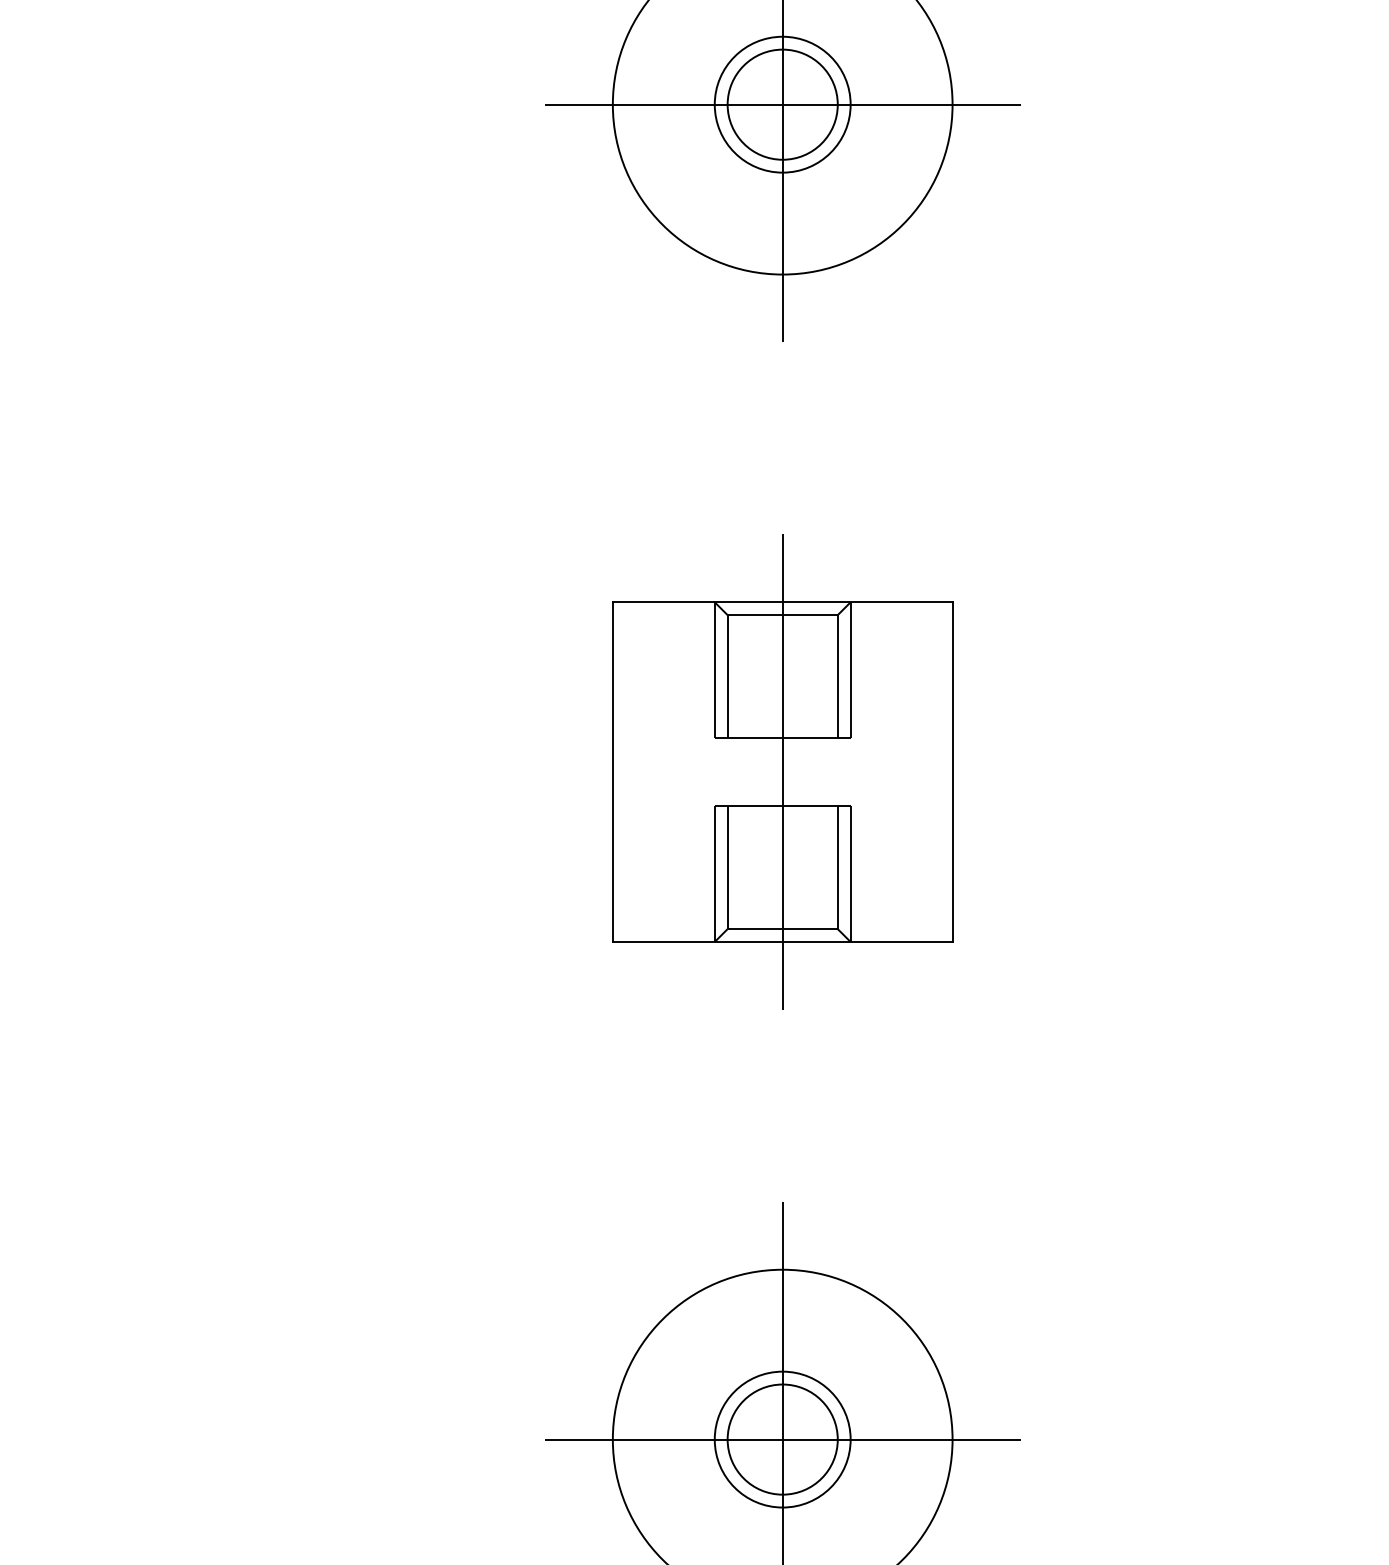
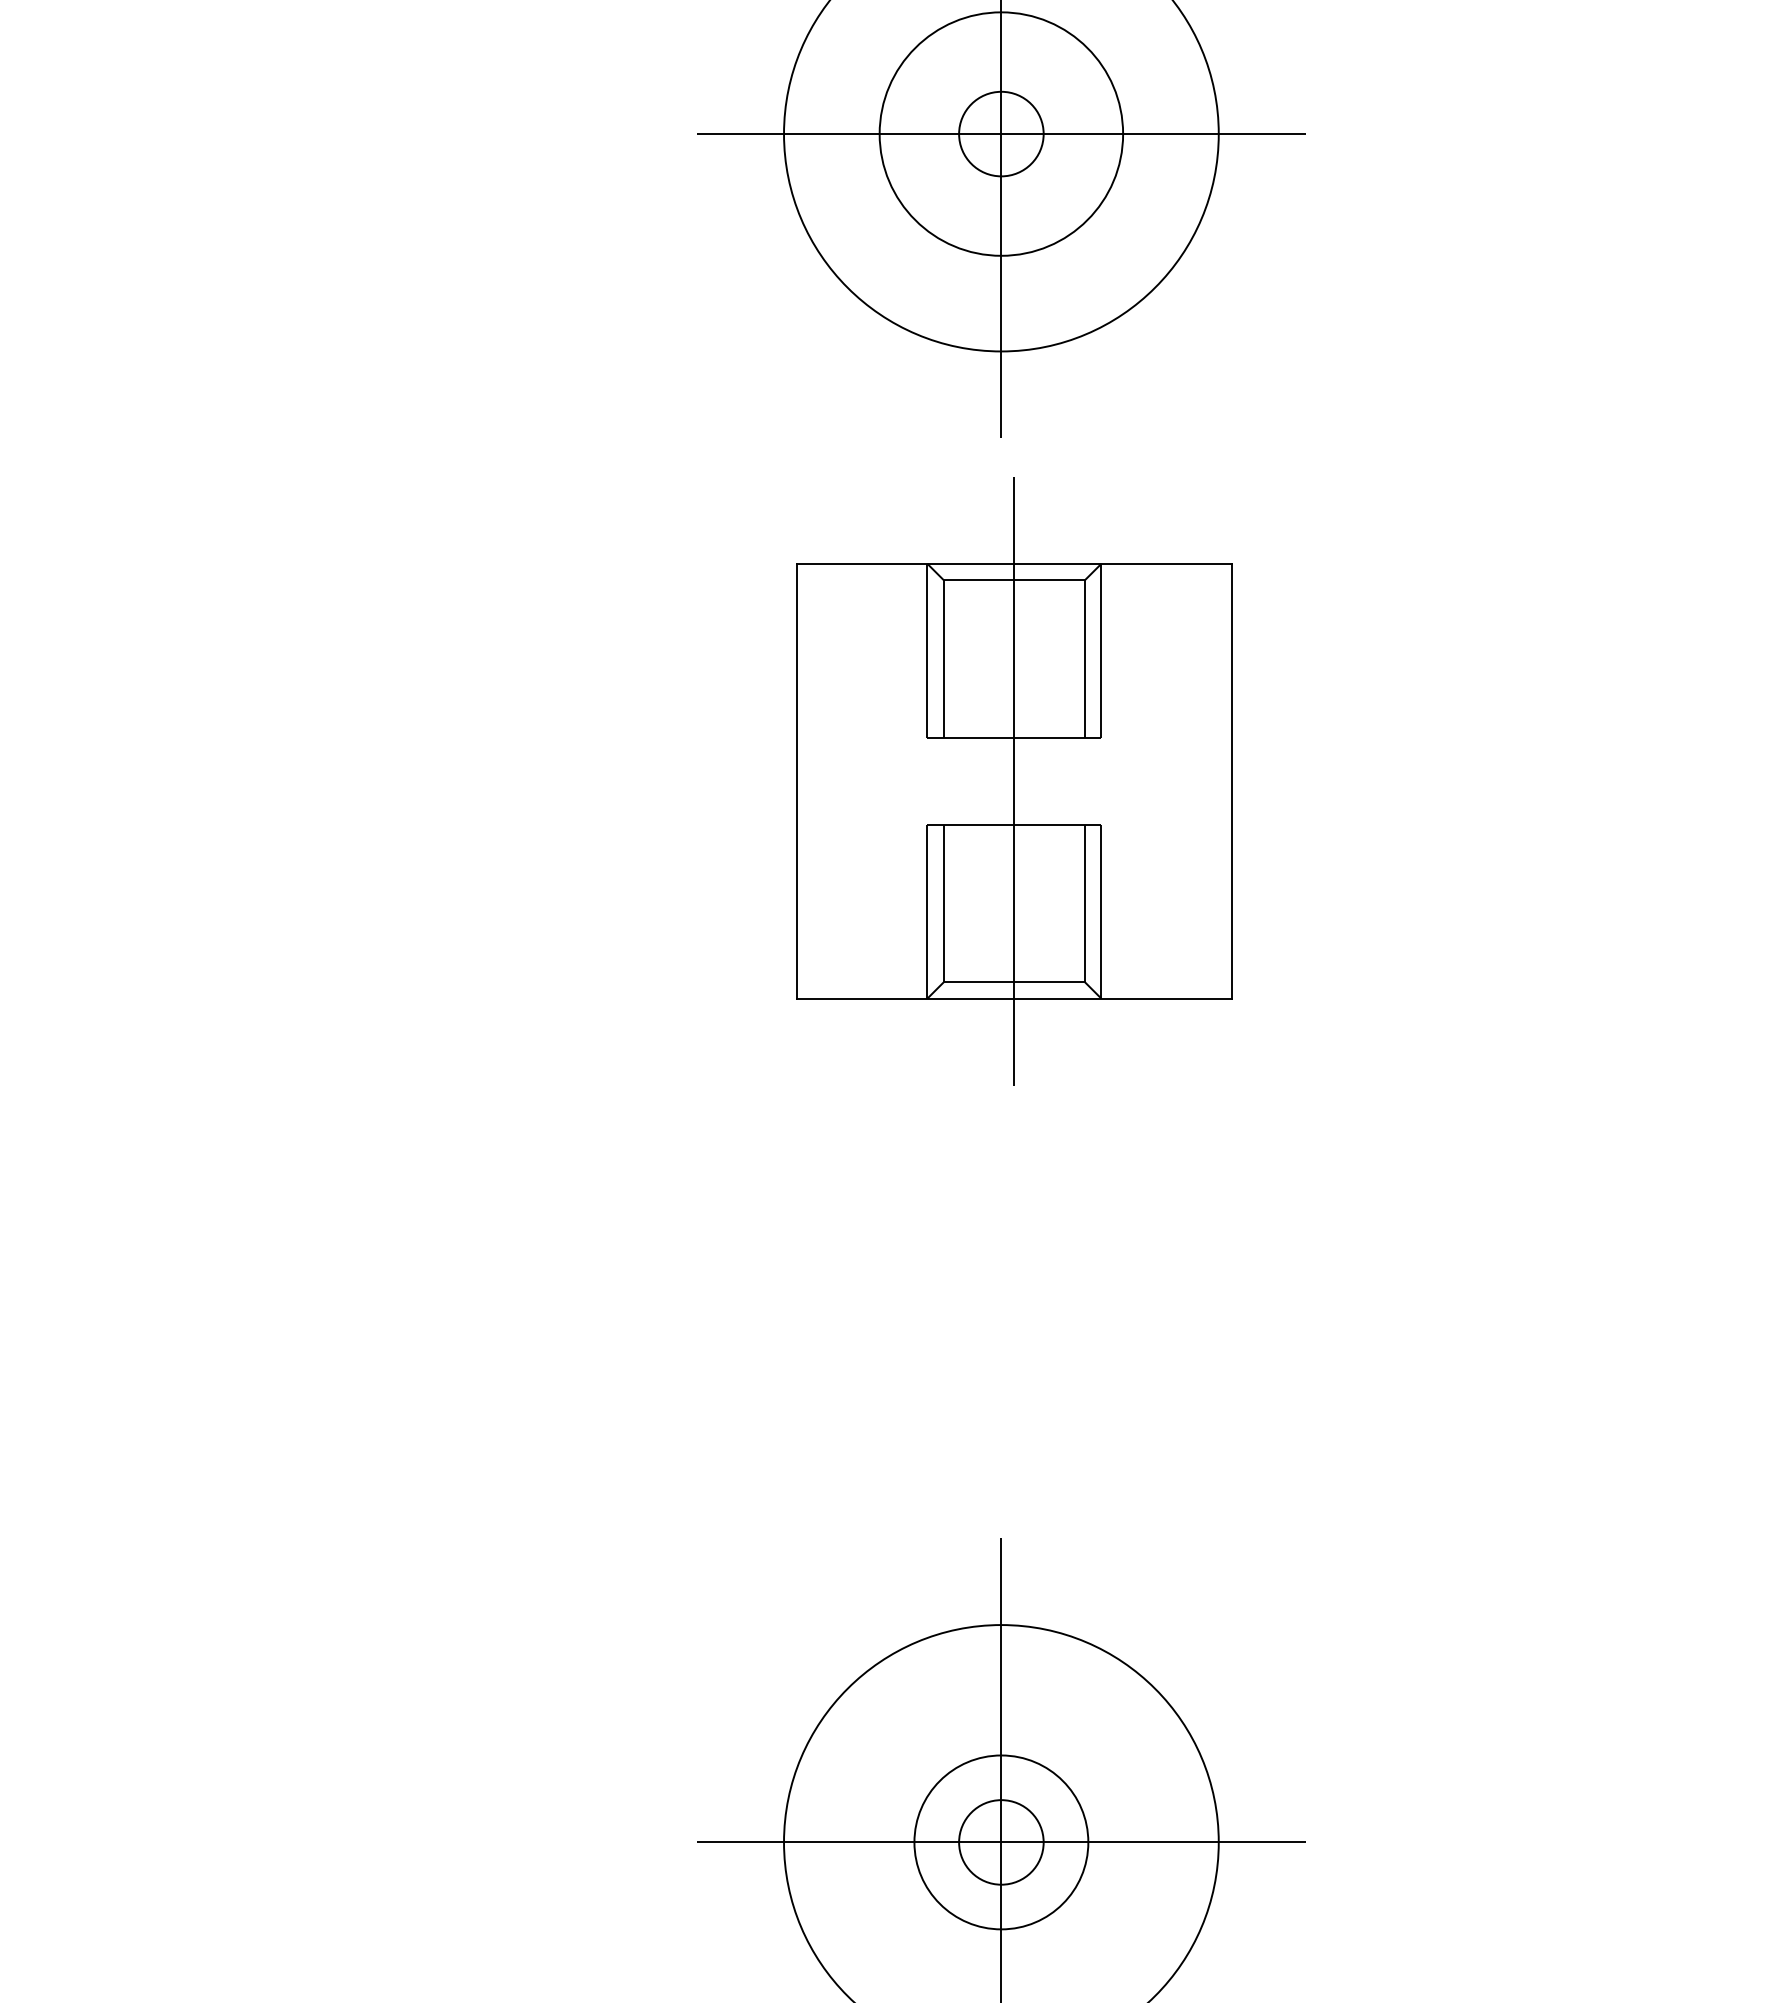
circle: (782, 104) -> (1000, 133), size x0.6
circle: (782, 105) -> (1001, 134), size x1.4
part: (782, 772) -> (1014, 781), moved
circle: (782, 1438) -> (1000, 1841), size x0.6

